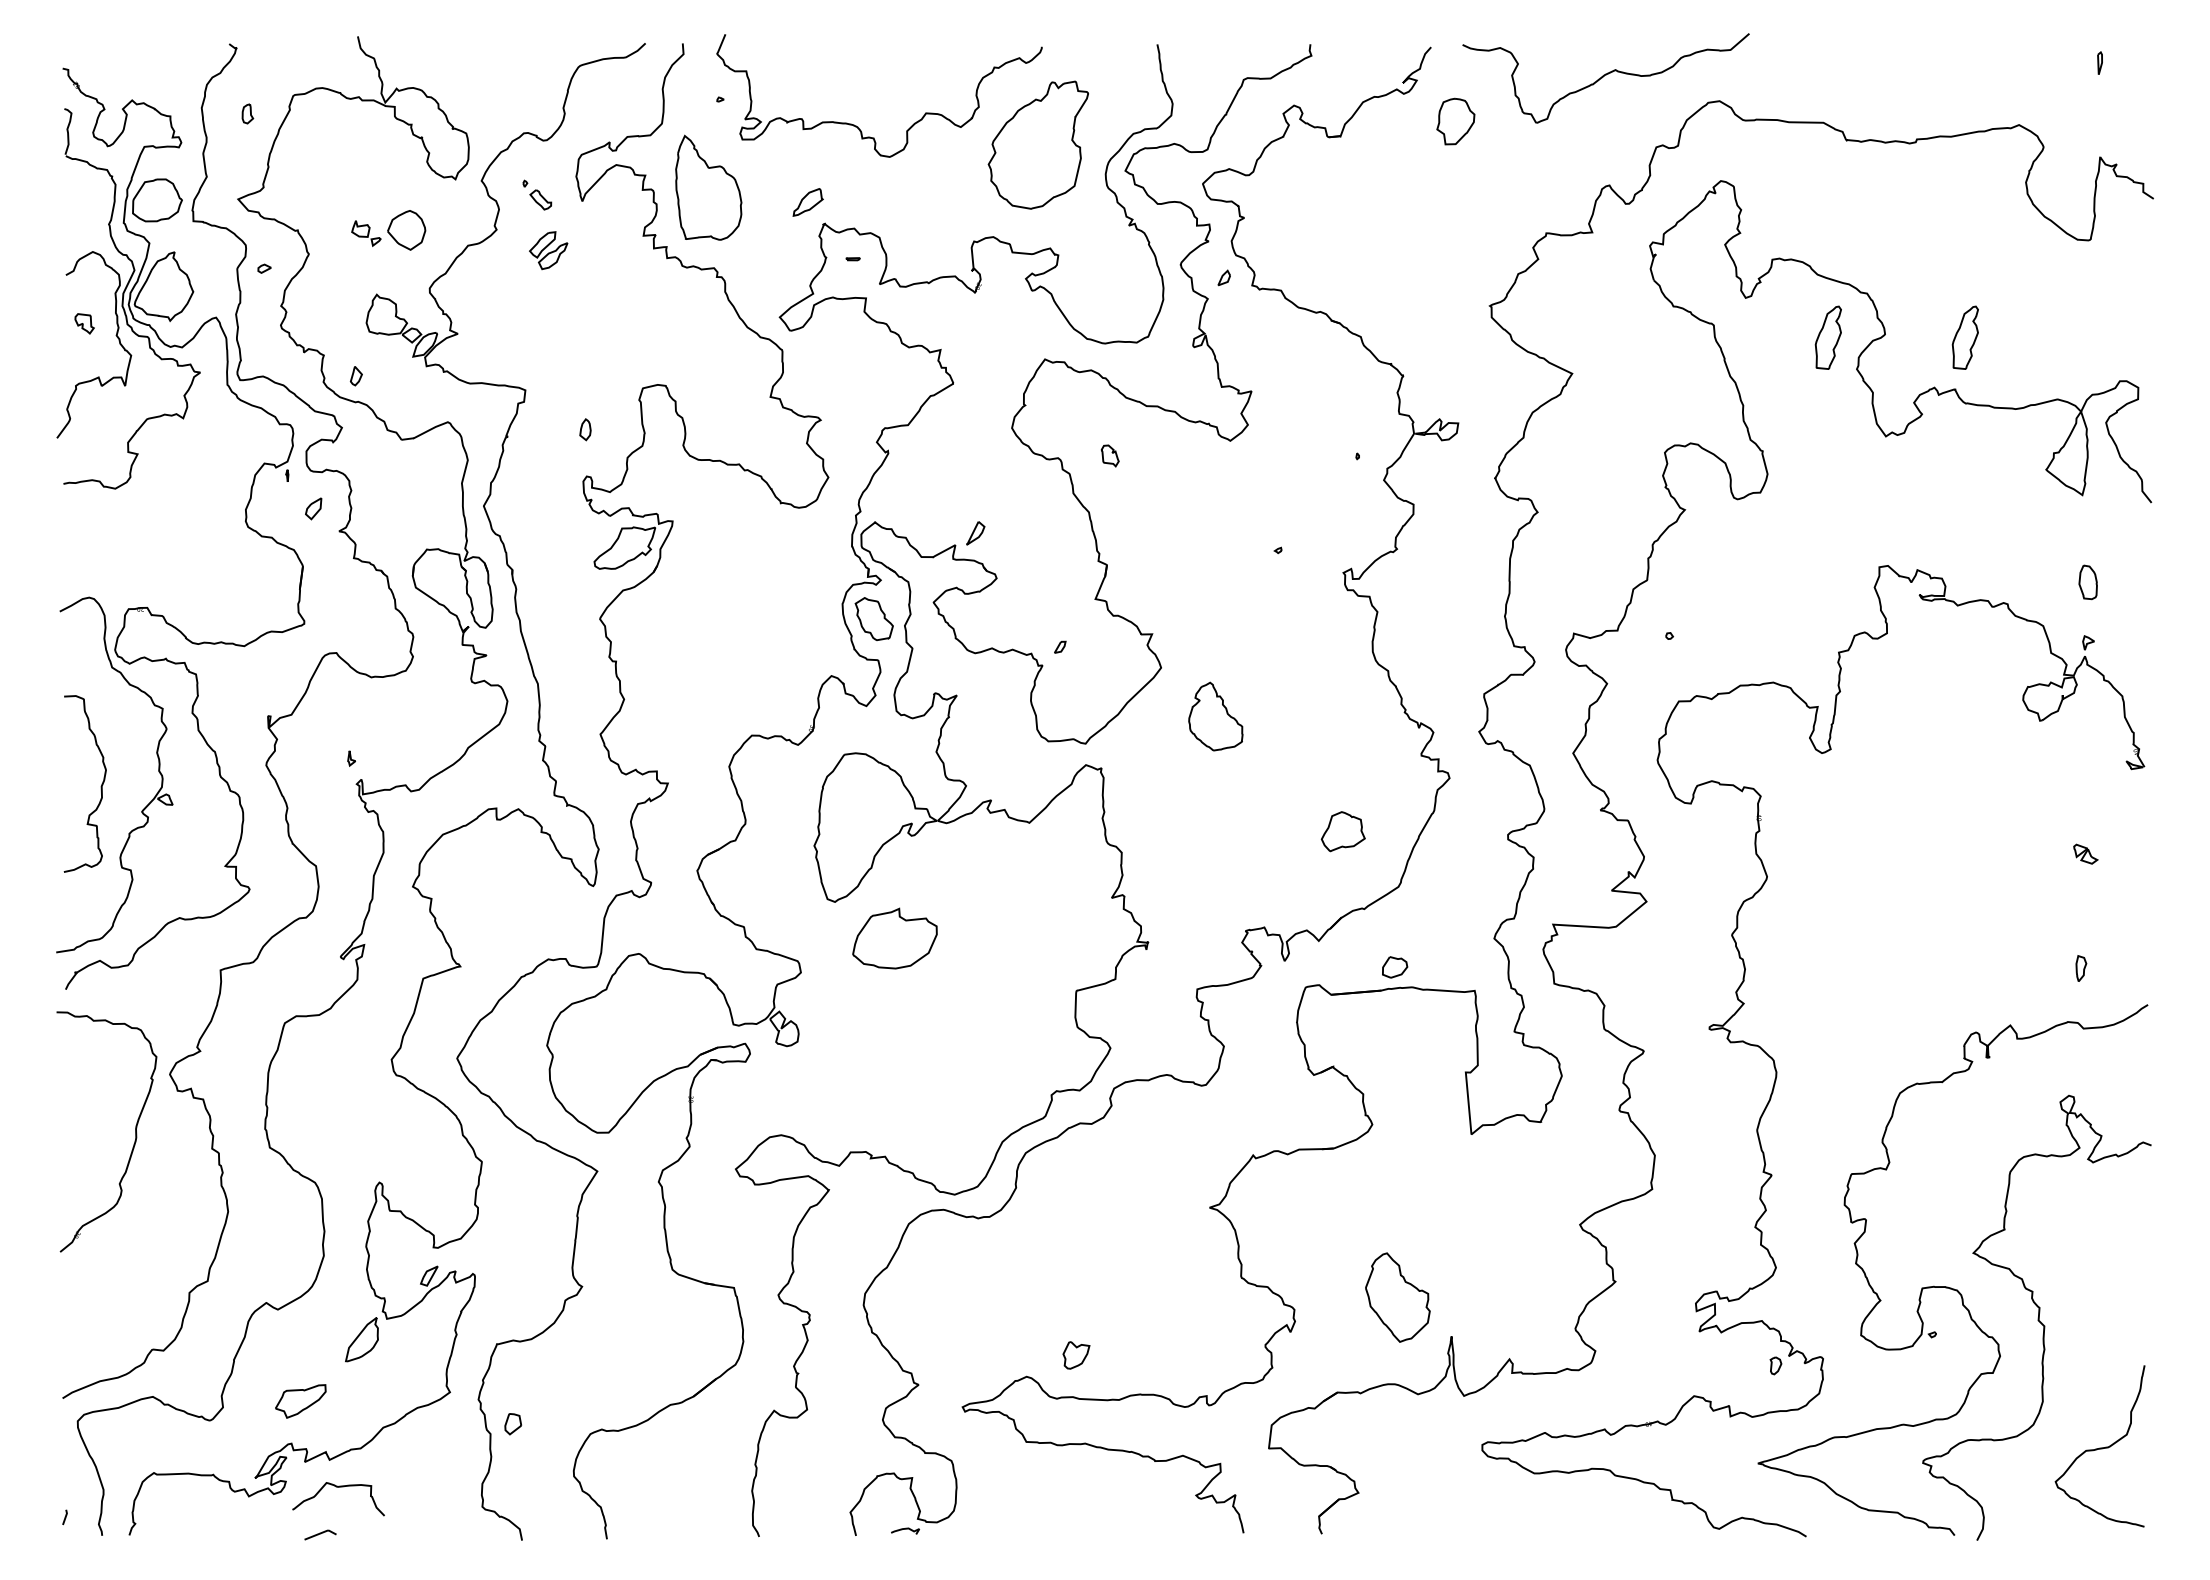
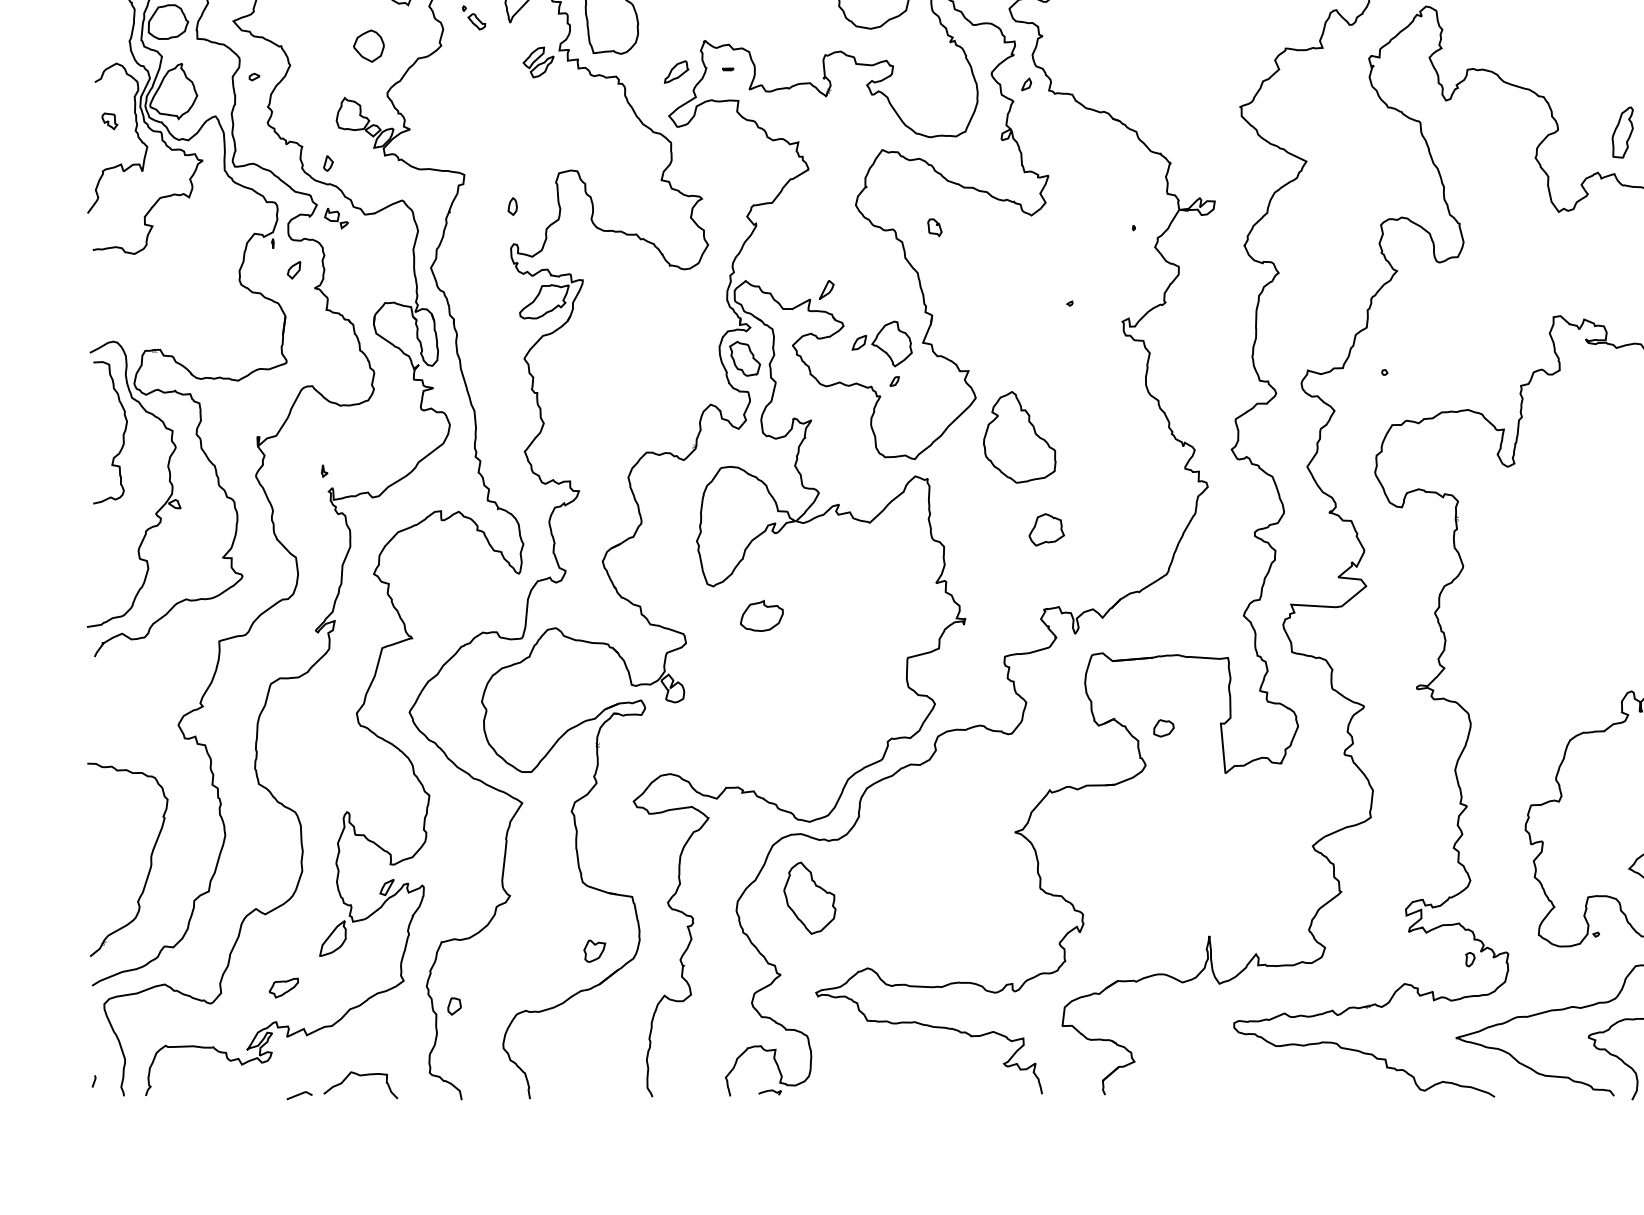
part: (807, 202) -> (676, 72), moved
part: (366, 233) -> (336, 218), moved
part: (548, 250) -> (538, 62), moved
part: (1827, 337) -> (1511, 132), removed
part: (1044, 600) -> (881, 343), added
part: (1215, 716) -> (1019, 437), size x1.67
curve: (100, 786) -> (122, 434), moved
part: (1342, 831) -> (1046, 529), moved
part: (895, 938) -> (762, 615), size x0.62
part: (1395, 967) -> (1164, 728), moved
part: (135, 1131) -> (150, 859), moved
part: (1397, 1297) -> (809, 898), moved
part: (1076, 1355) -> (594, 951), moved
part: (300, 1400) -> (283, 987), size x0.71
curve: (338, 1487) -> (360, 1075), moved

